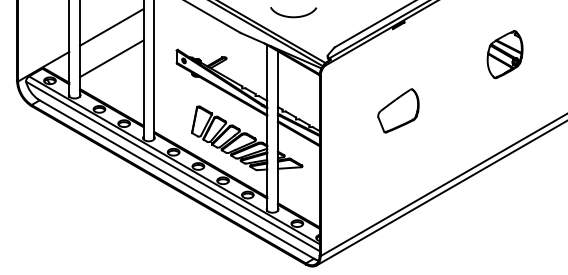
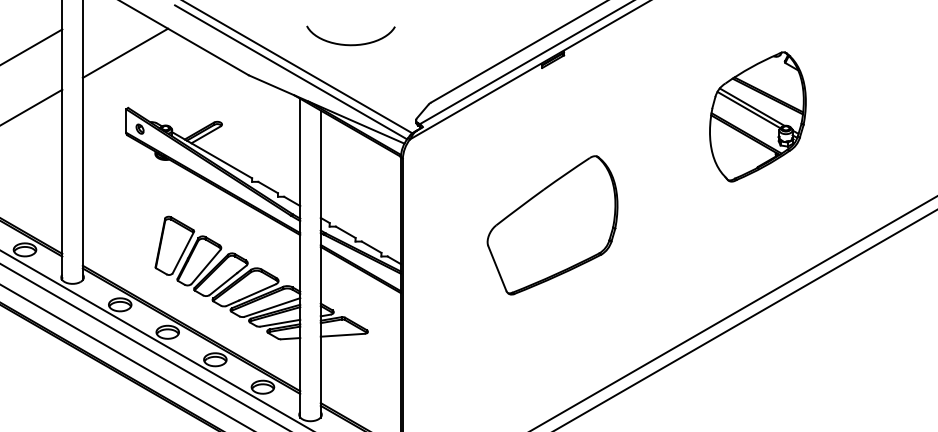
line: (176, 21) -> (125, 53), added
part: (504, 54) -> (756, 116), size x1.43
part: (398, 110) -> (552, 224), size x1.67

